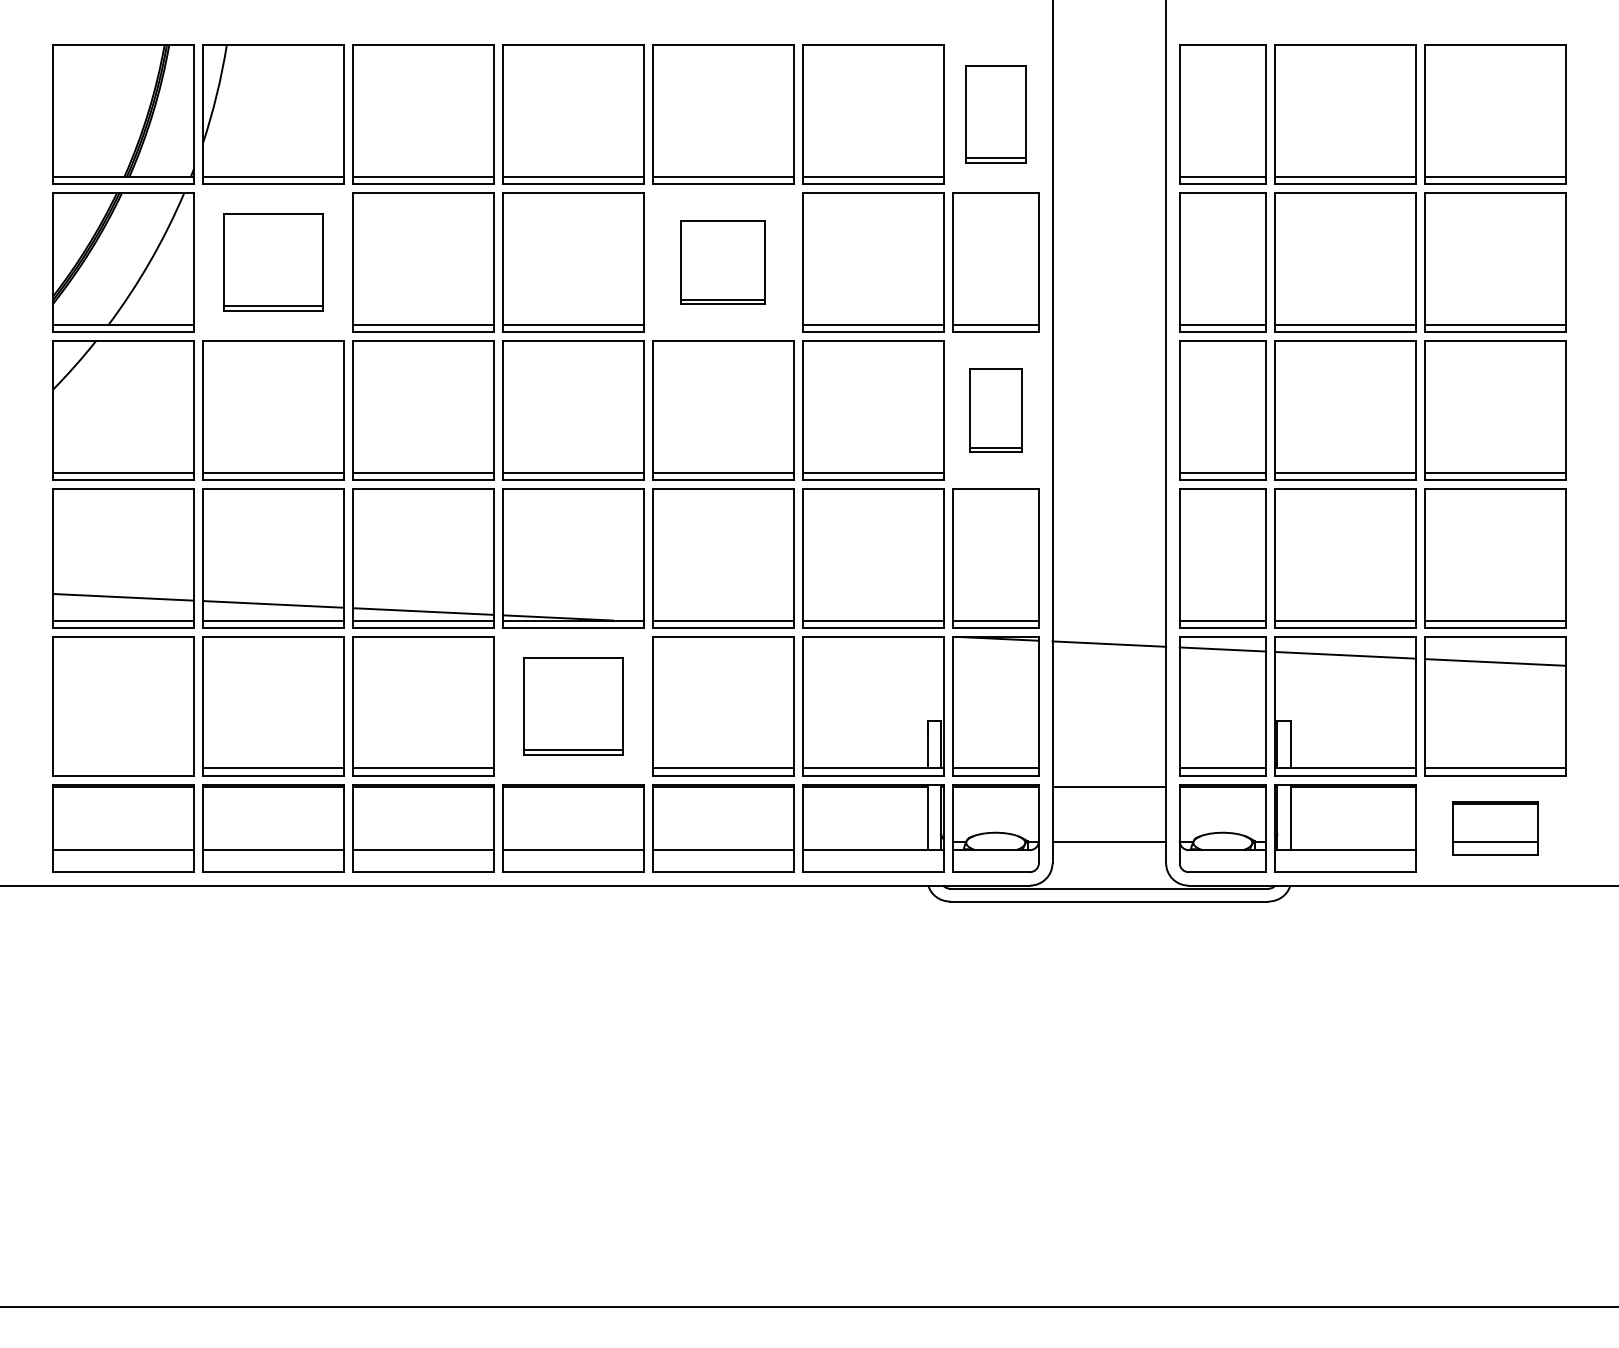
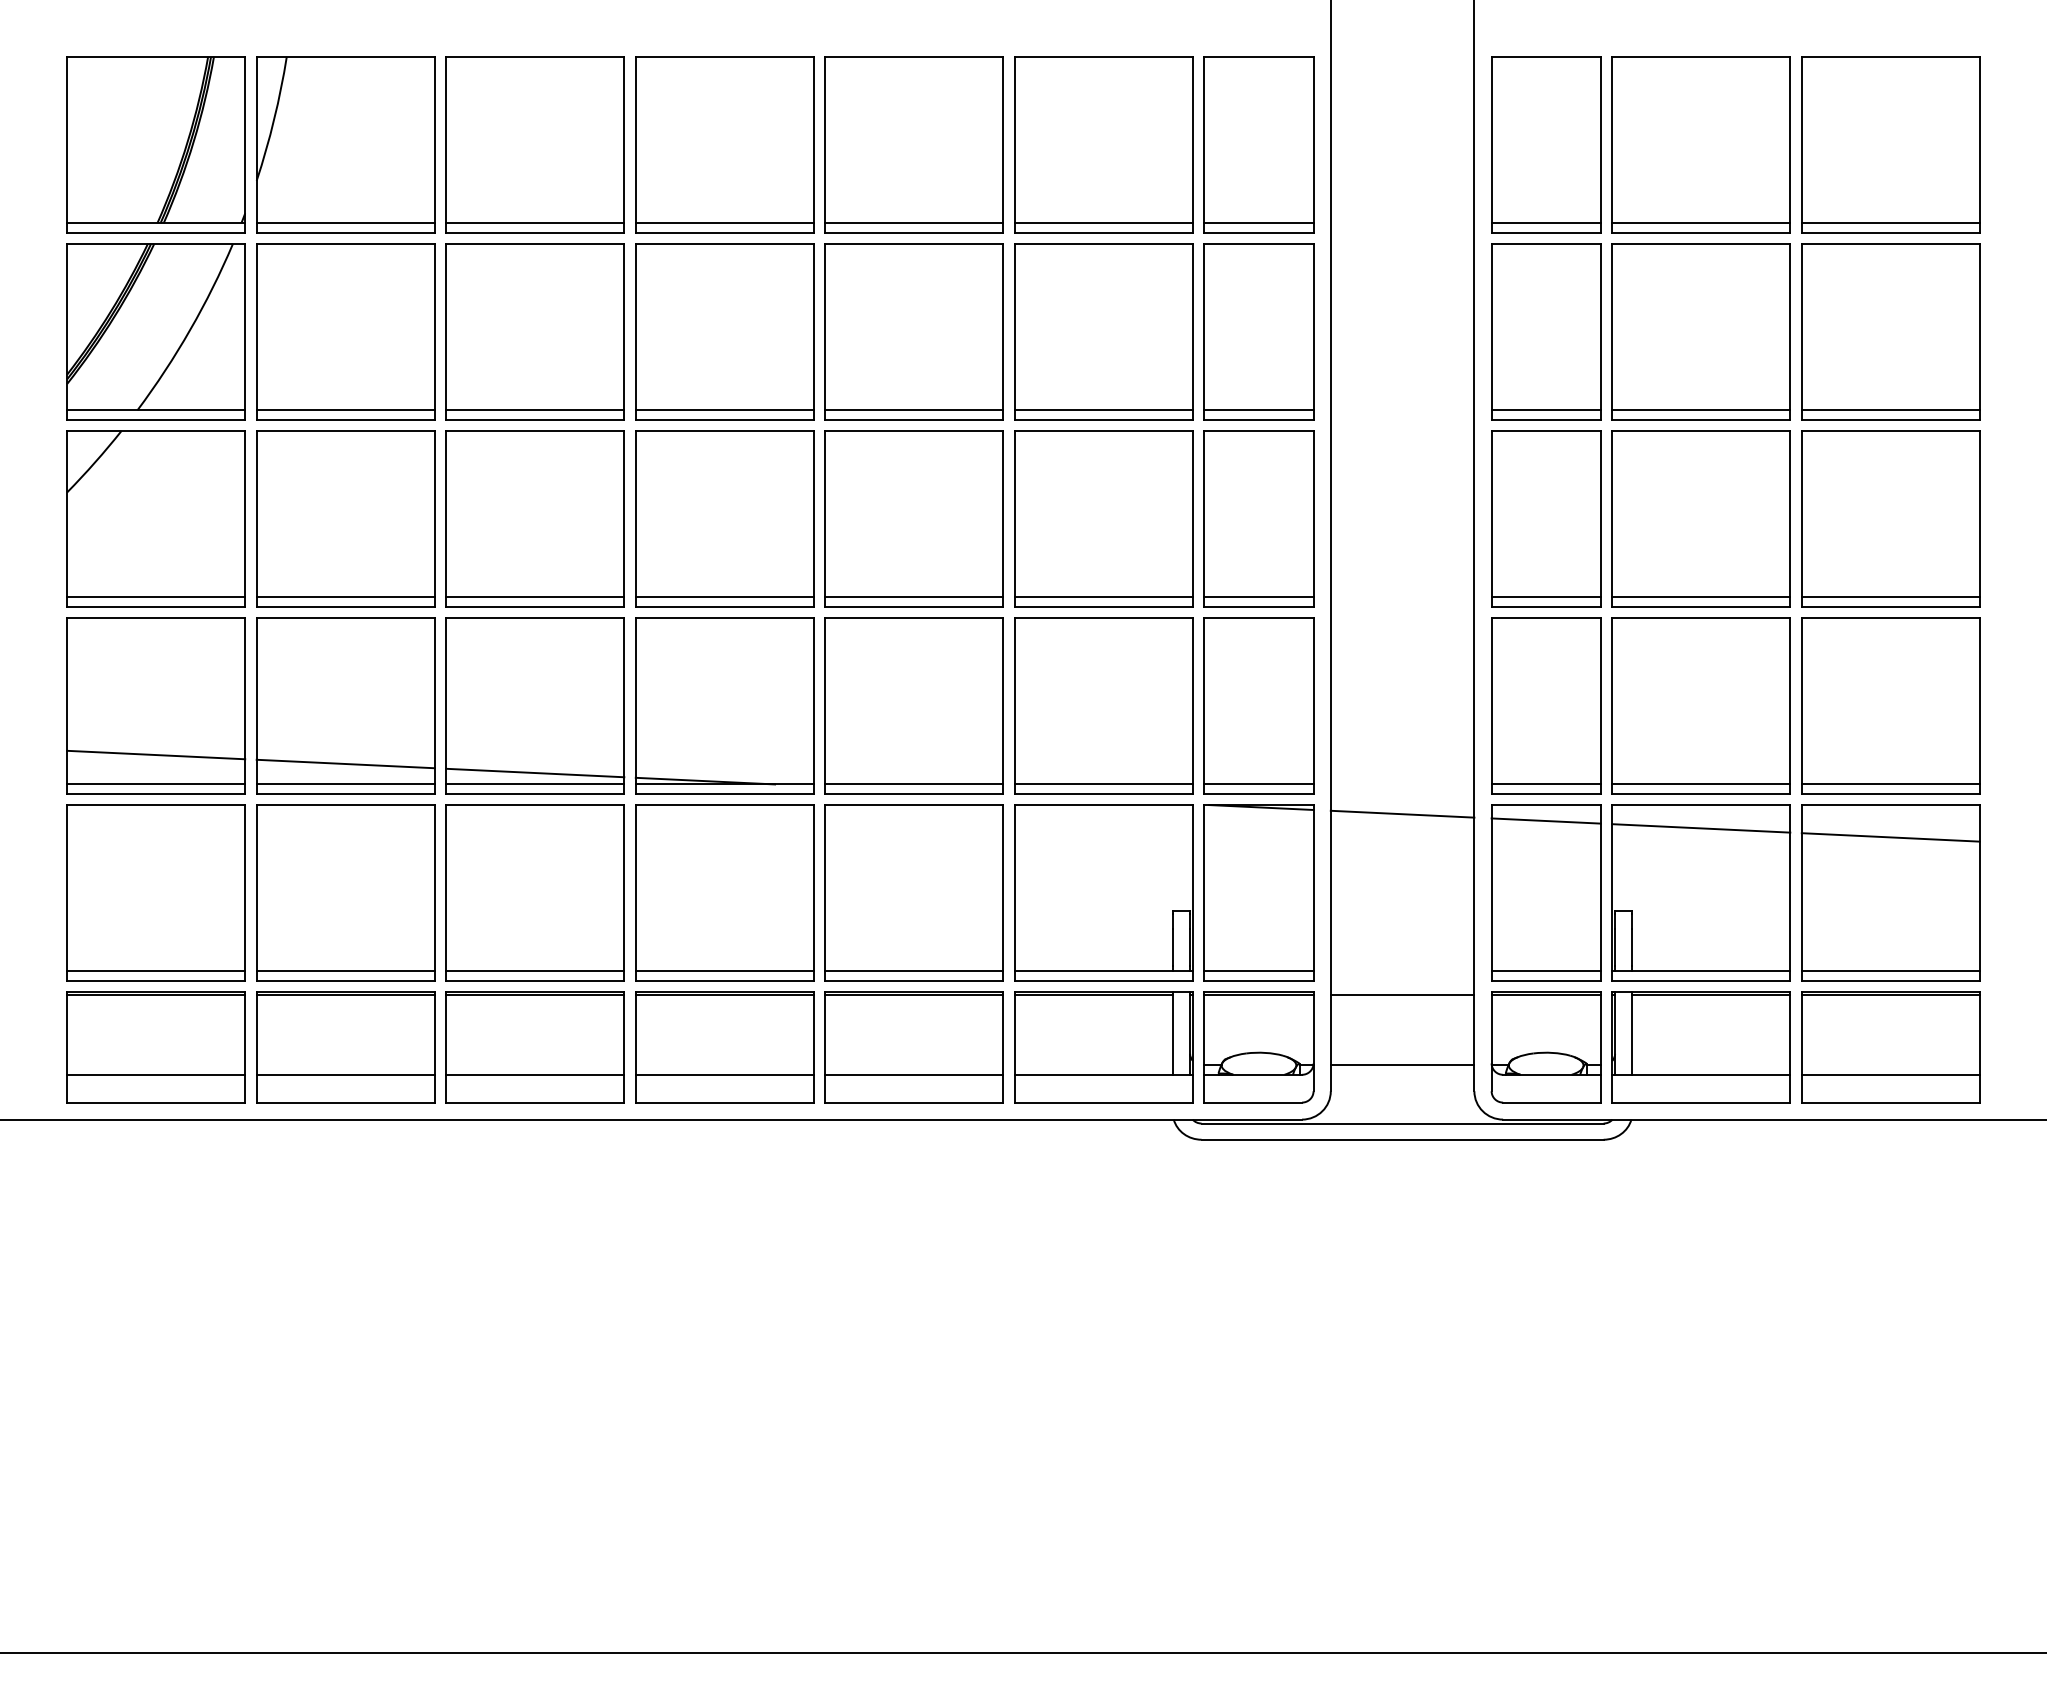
part: (995, 114) -> (1258, 144), size x1.43
part: (273, 262) -> (345, 331), size x1.43
part: (722, 262) -> (913, 331), size x1.67
part: (995, 410) -> (1258, 518), size x1.67
part: (573, 706) -> (724, 892), size x1.43
line: (123, 768) -> (156, 971), added
part: (1495, 828) -> (1890, 1047), size x1.67

